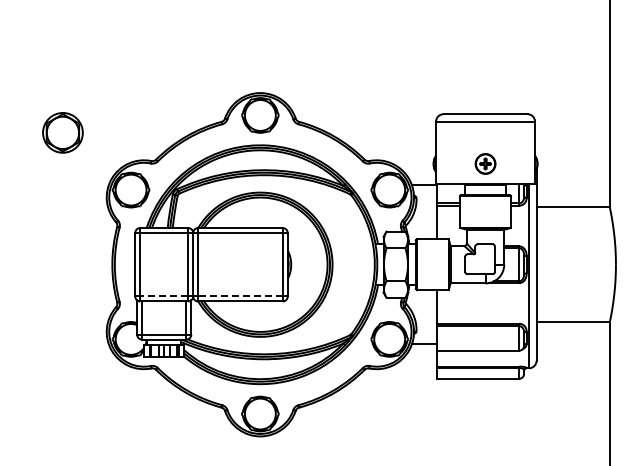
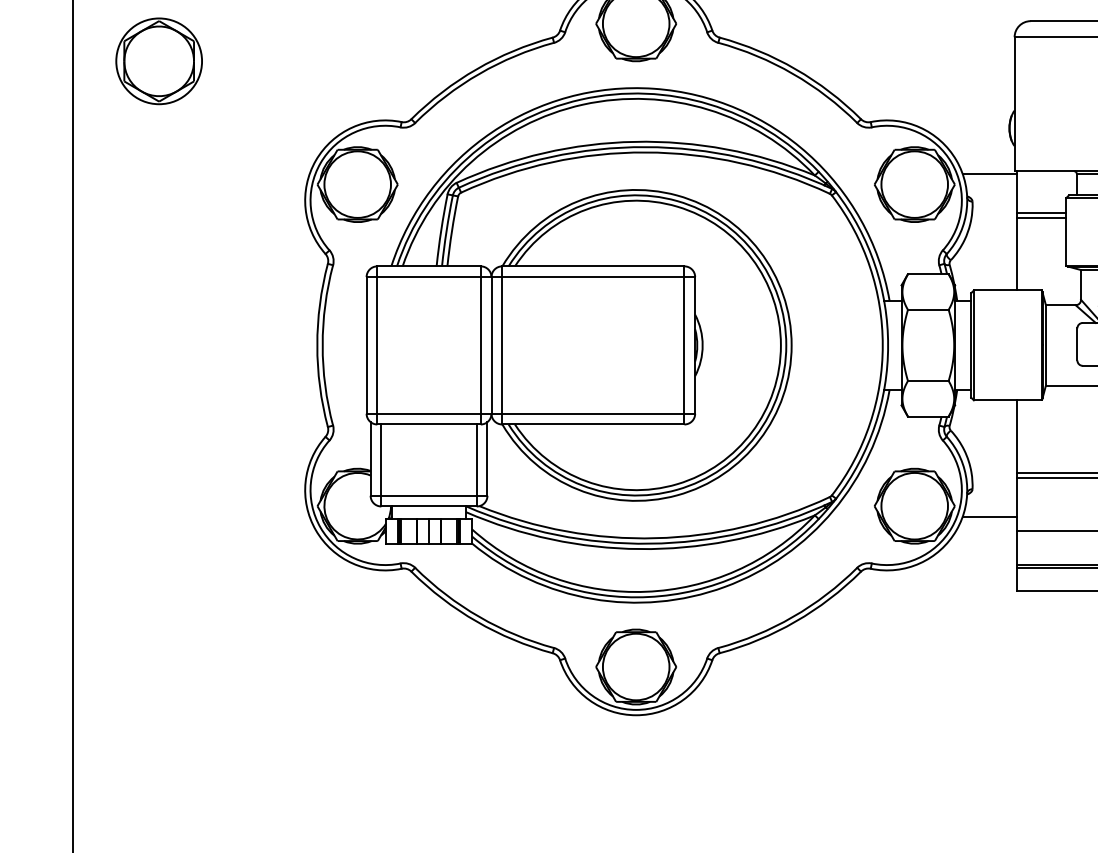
part: (62, 132) -> (158, 60), moved
line: (163, 296) -> (427, 413), dashed -> solid
line: (239, 296) -> (591, 413), dashed -> solid

